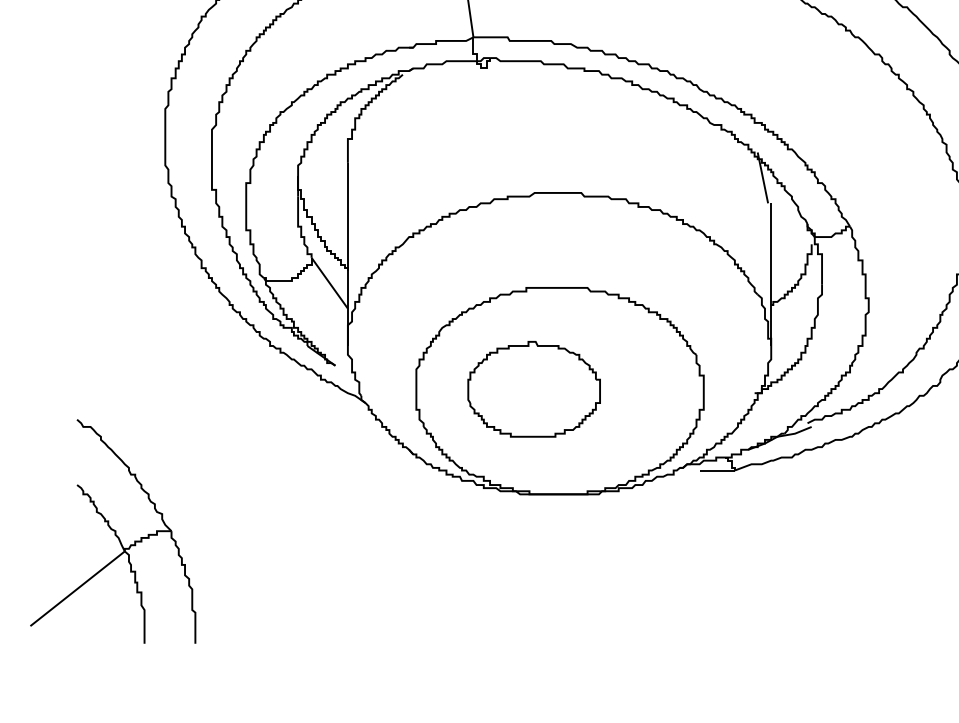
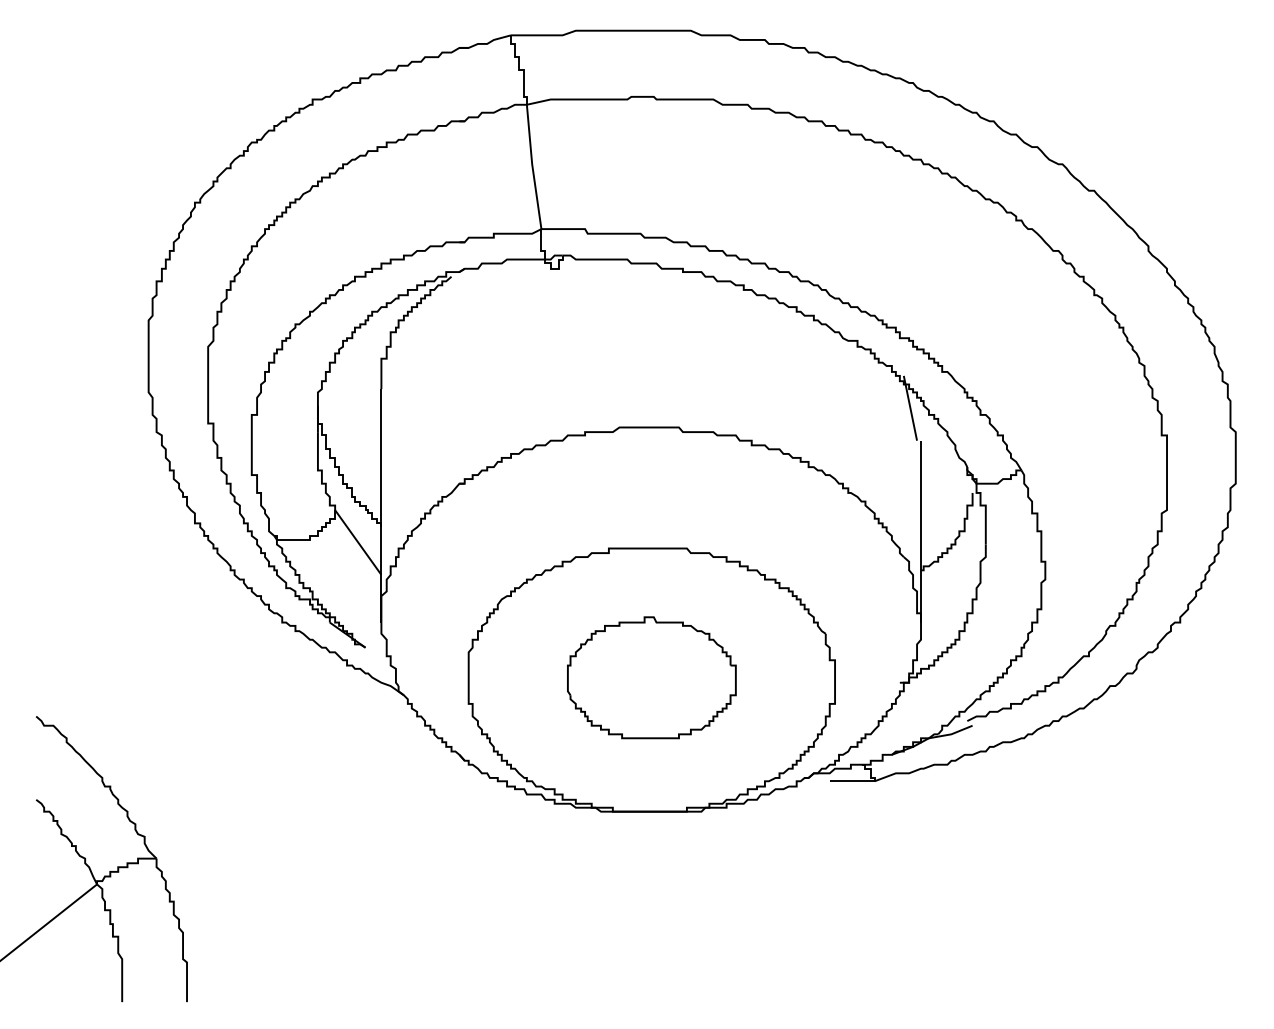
part: (533, 389) -> (651, 677), moved

